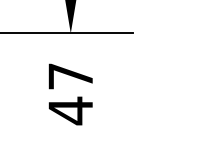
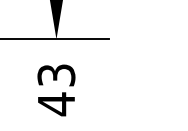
text: (70, 76) -> (56, 75), 47 -> 43

